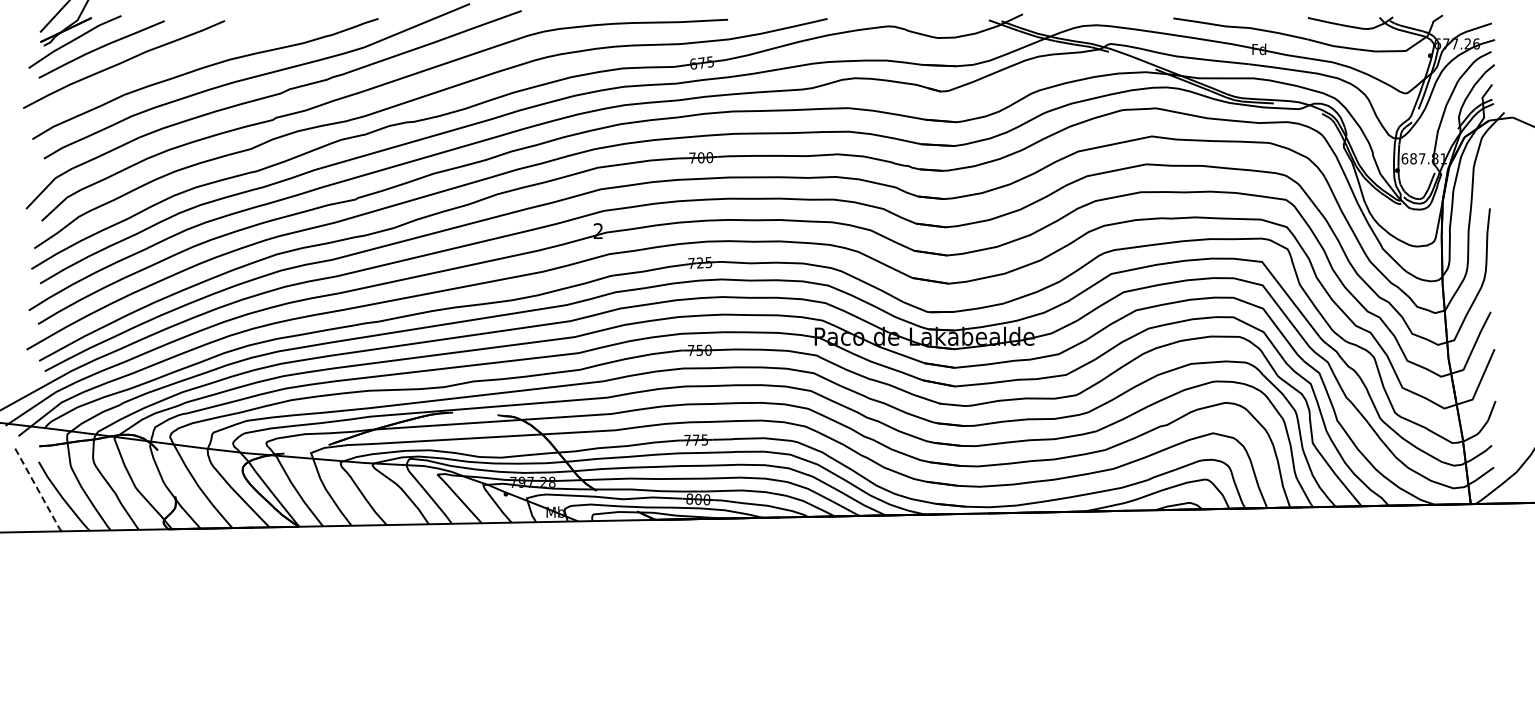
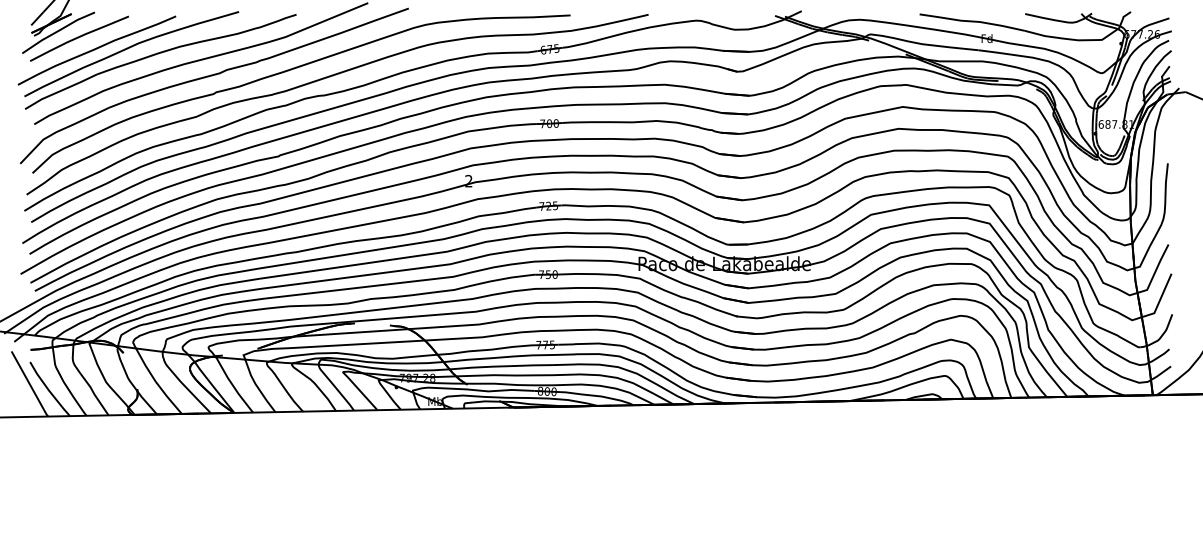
curve: (164, 62) -> (128, 48), added
line: (38, 490) -> (29, 384), dashed -> solid

